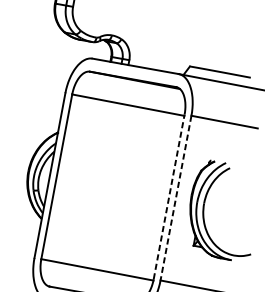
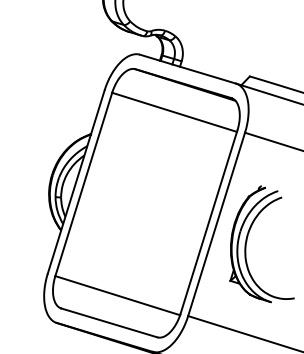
line: (169, 197) -> (209, 222), dashed -> solid
line: (175, 198) -> (216, 224), dashed -> solid

